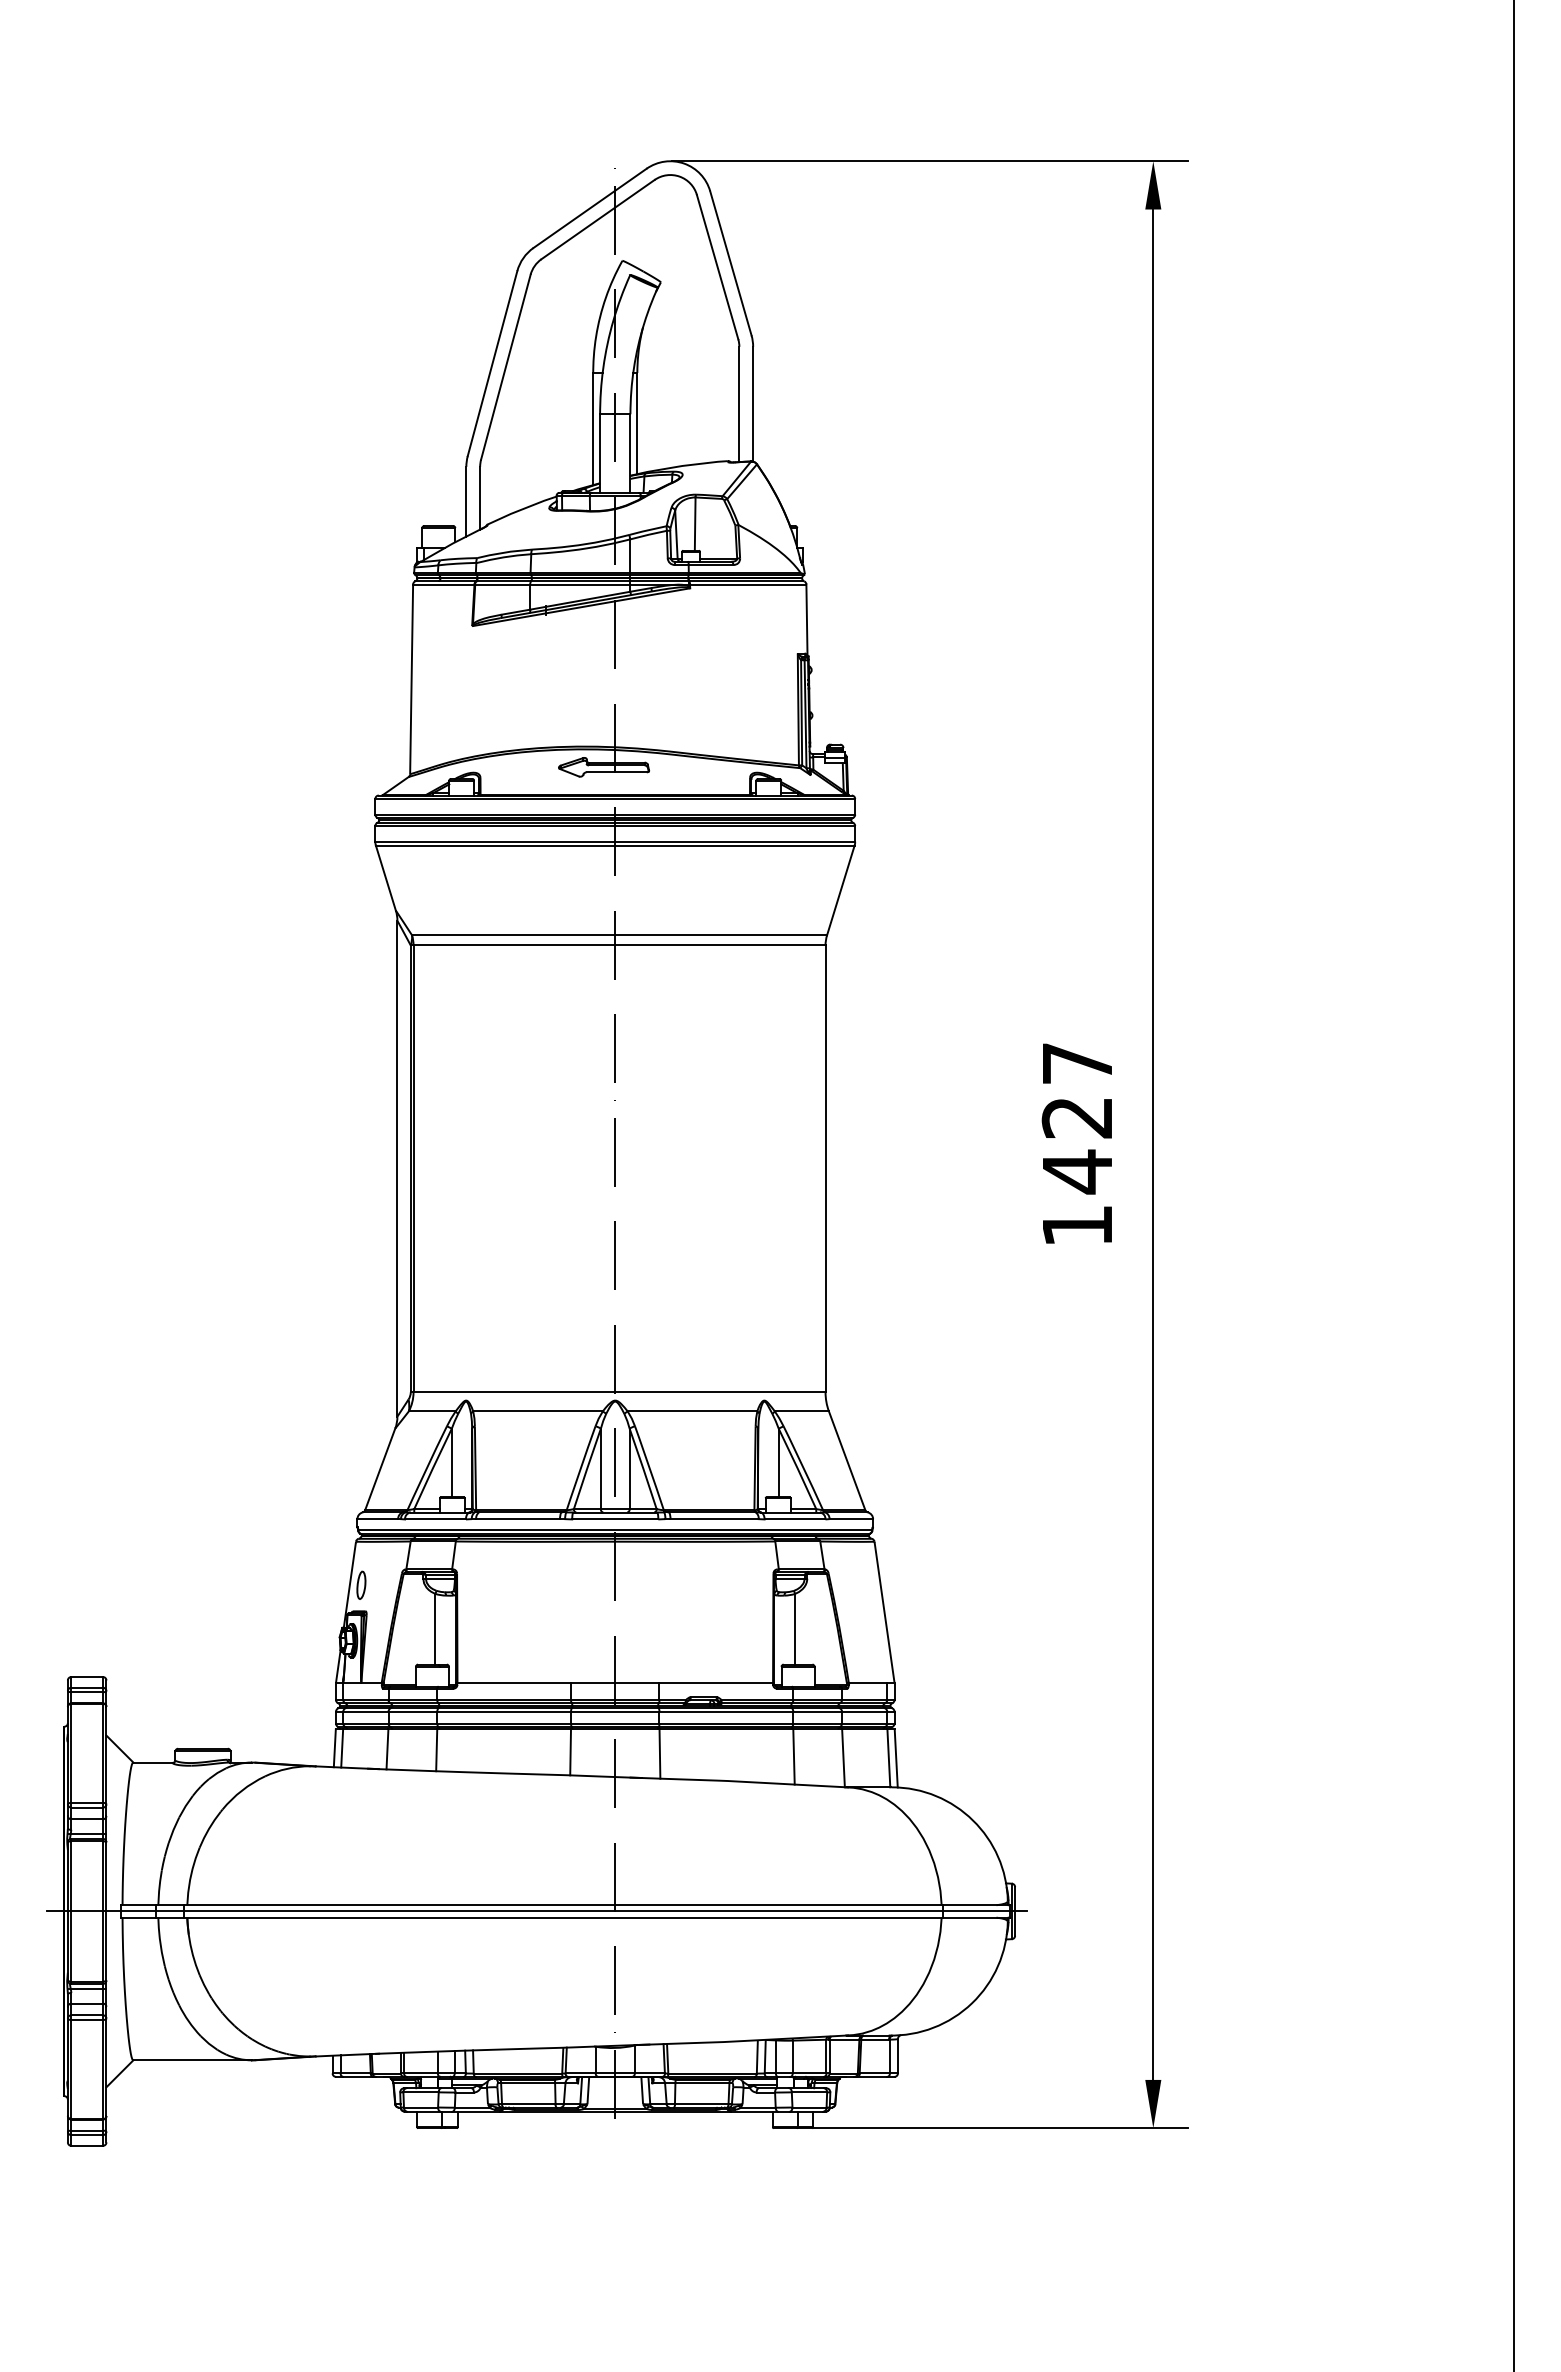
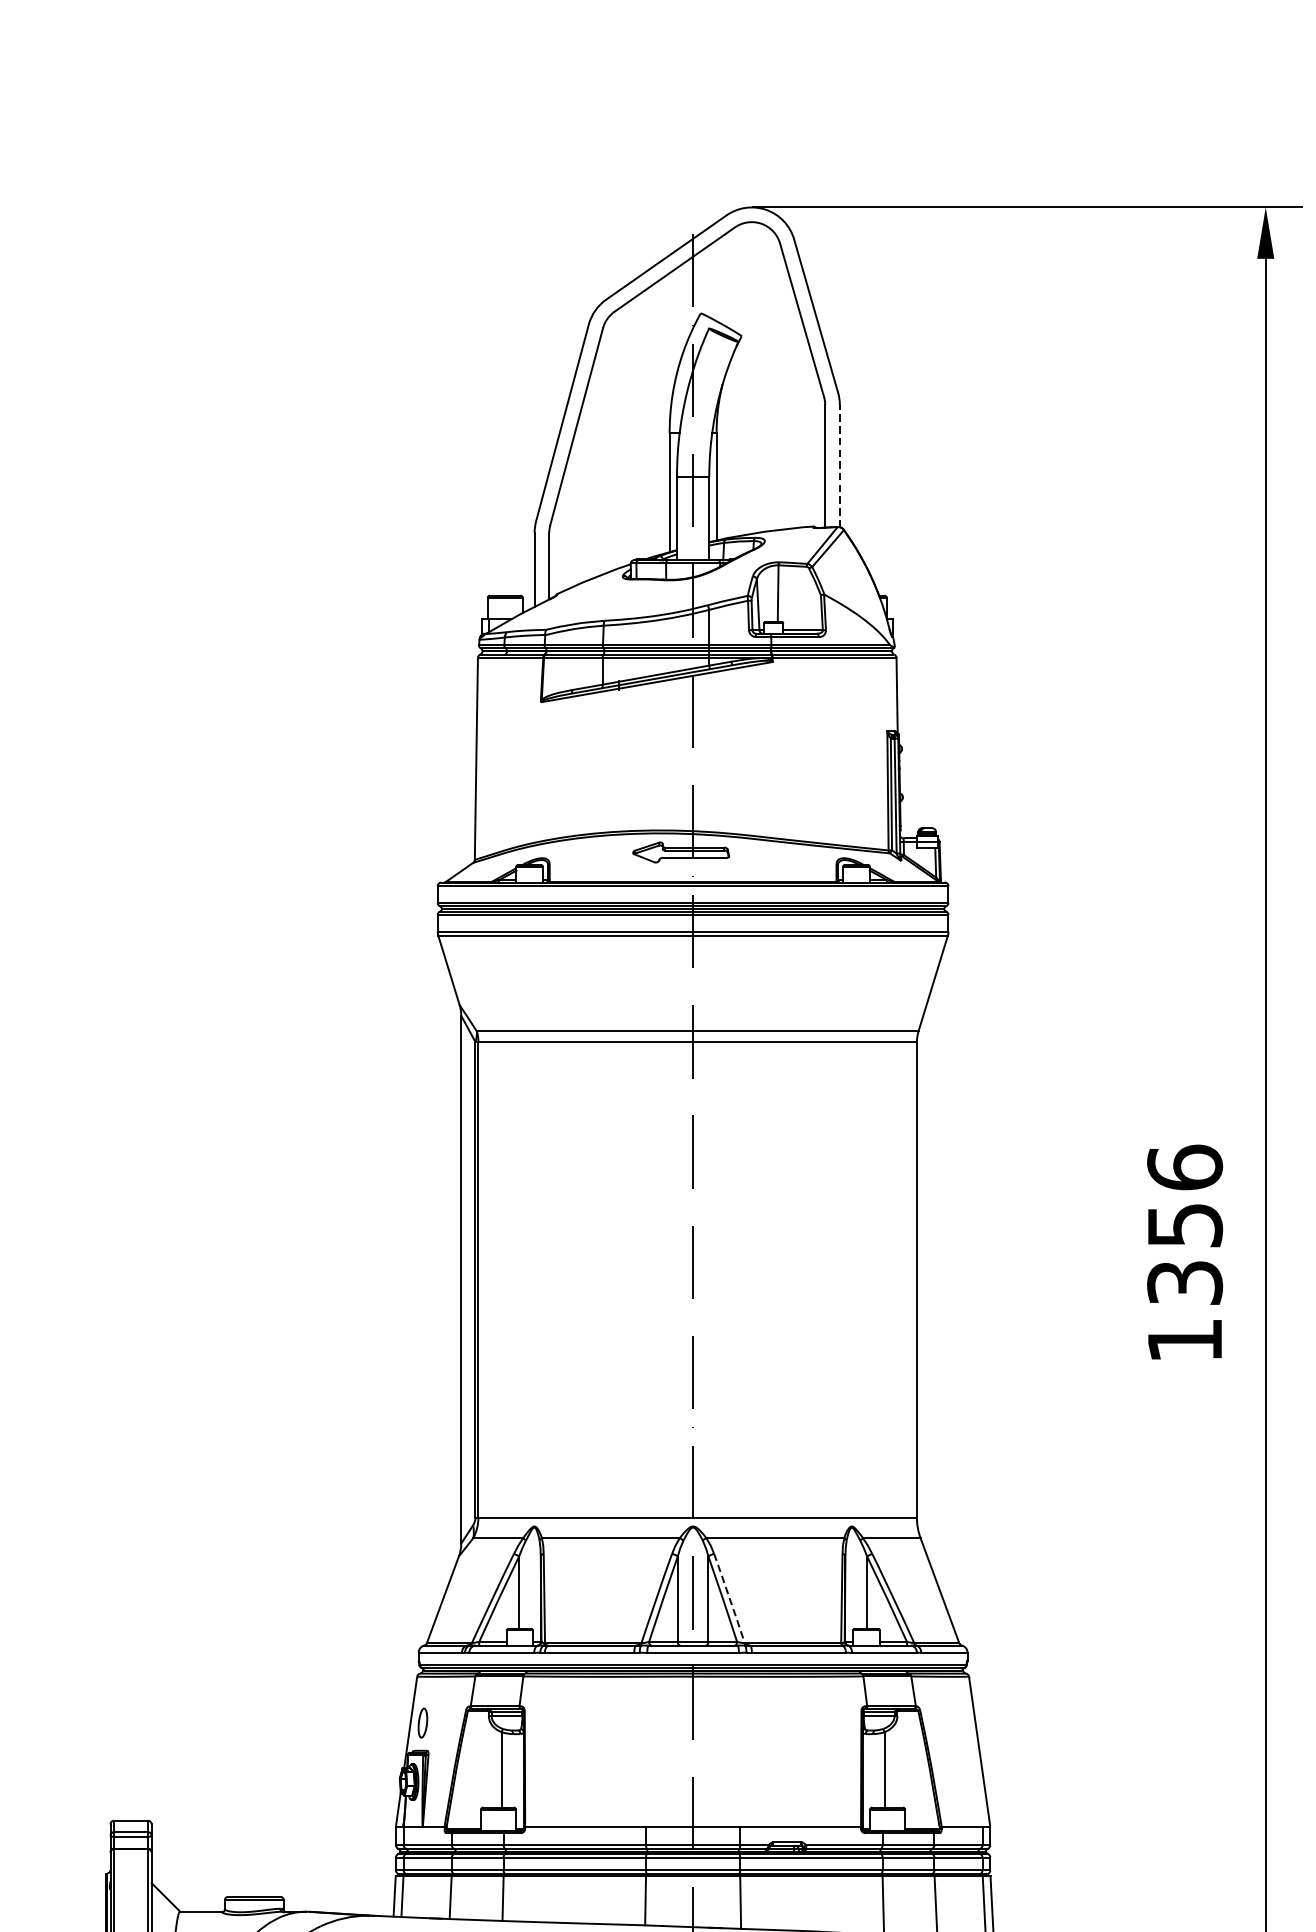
line: (753, 403) -> (840, 465), solid -> dashed
text: (1077, 1117) -> (1185, 1225), 1427 -> 1356
line: (649, 1467) -> (729, 1597), solid -> dashed

